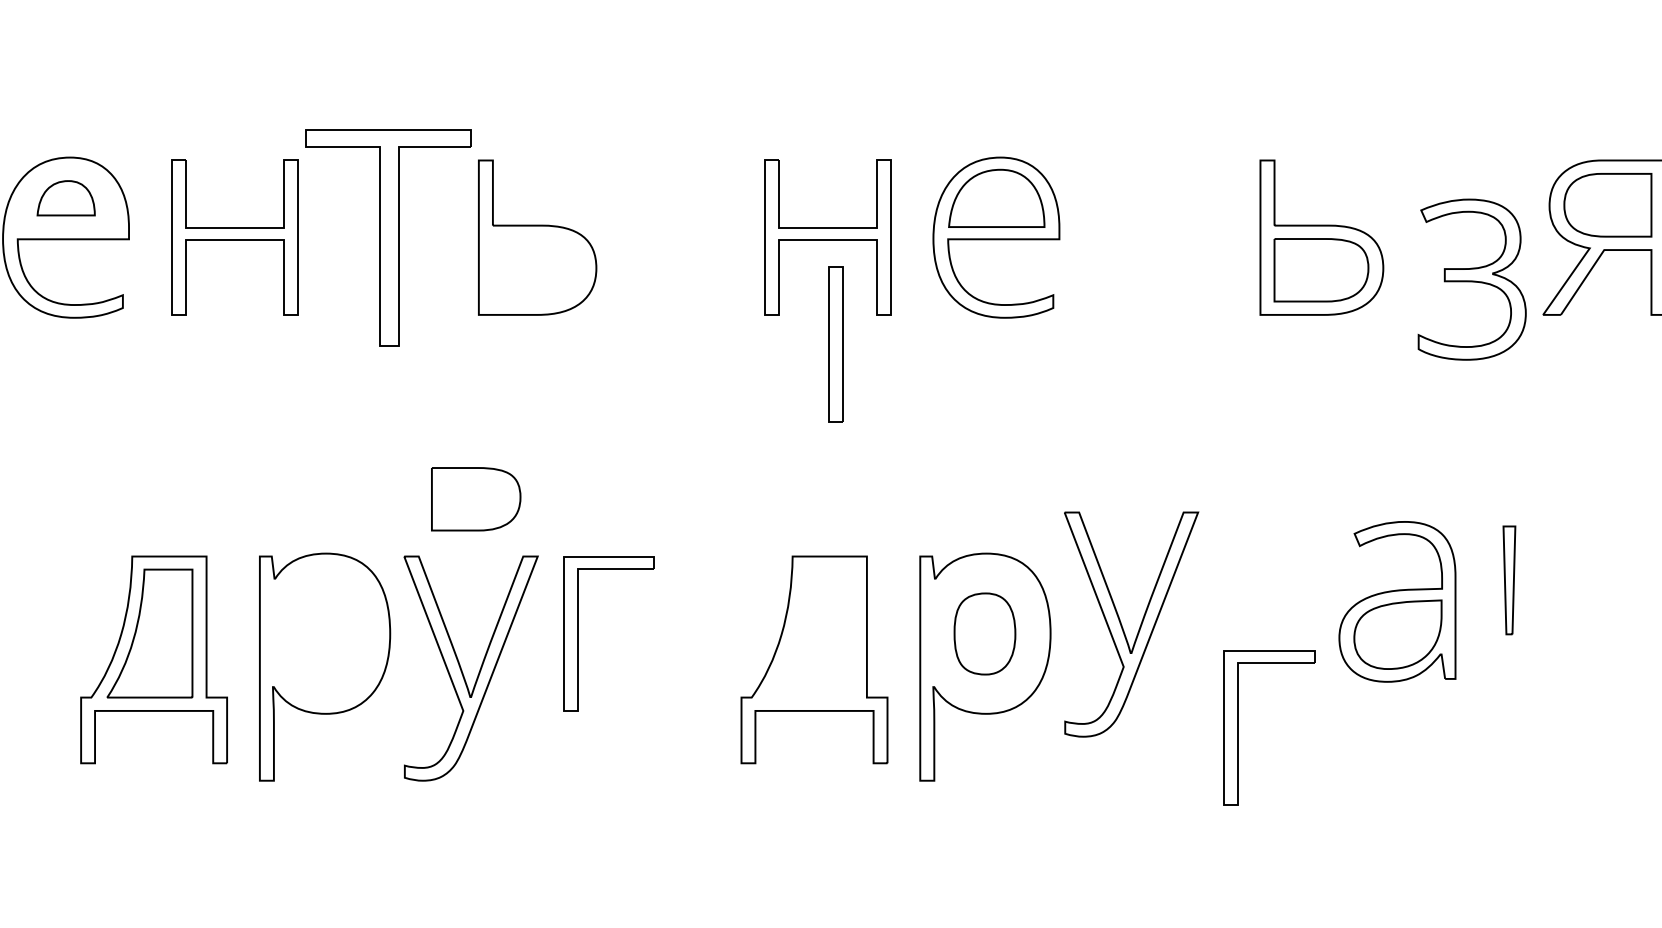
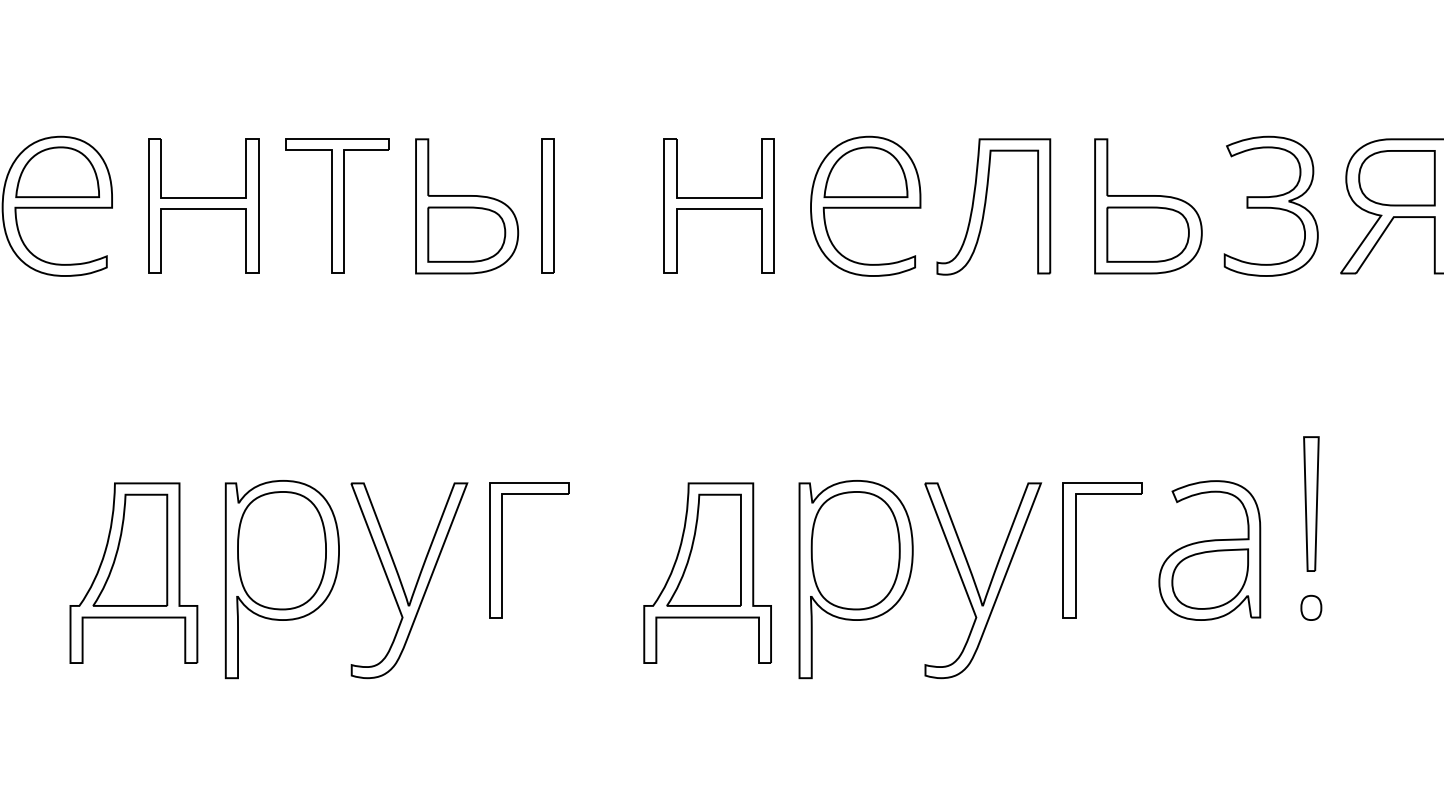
part: (65, 197) -> (56, 171), size x1.67
part: (387, 237) -> (336, 206), size x0.71
part: (1134, 238) -> (985, 207), added
part: (1471, 279) -> (1270, 206), moved
part: (835, 344) -> (546, 206), moved
part: (476, 499) -> (467, 234), moved
part: (1509, 580) -> (1311, 504), size x1.43
part: (1397, 601) -> (1209, 550), moved
part: (1139, 626) -> (990, 582), moved
part: (324, 633) -> (281, 550), added
part: (810, 633) -> (704, 550), added
part: (984, 633) -> (855, 550), size x1.67
part: (1509, 699) -> (1311, 607), added
part: (1238, 727) -> (1076, 550), moved

